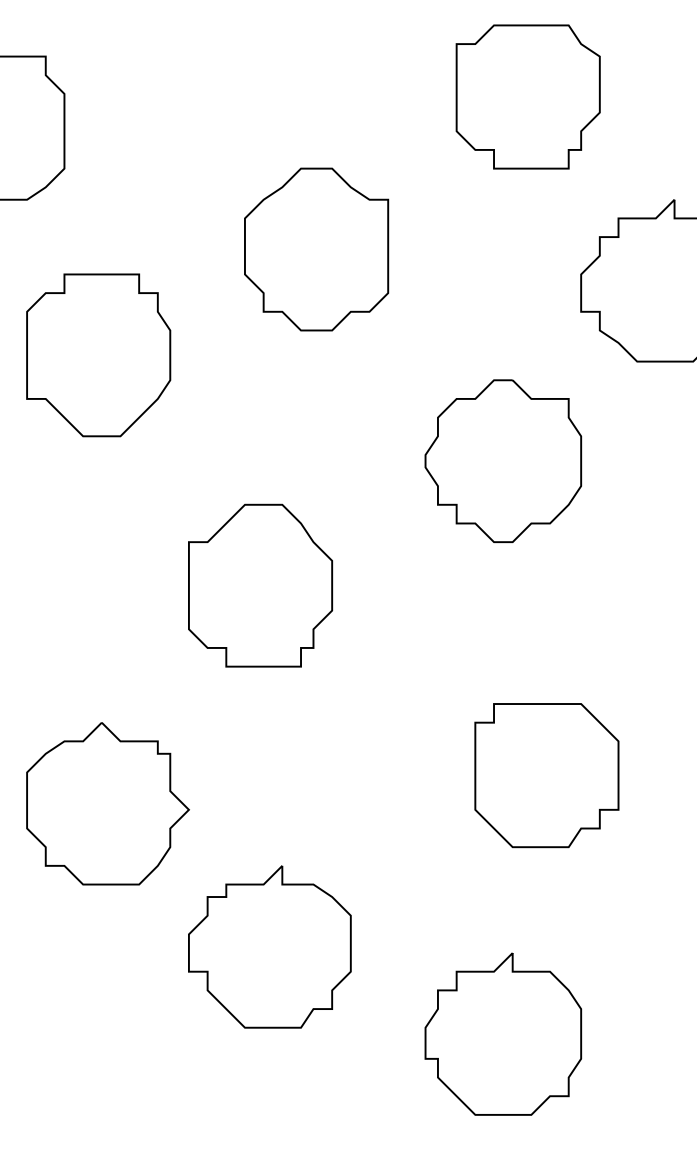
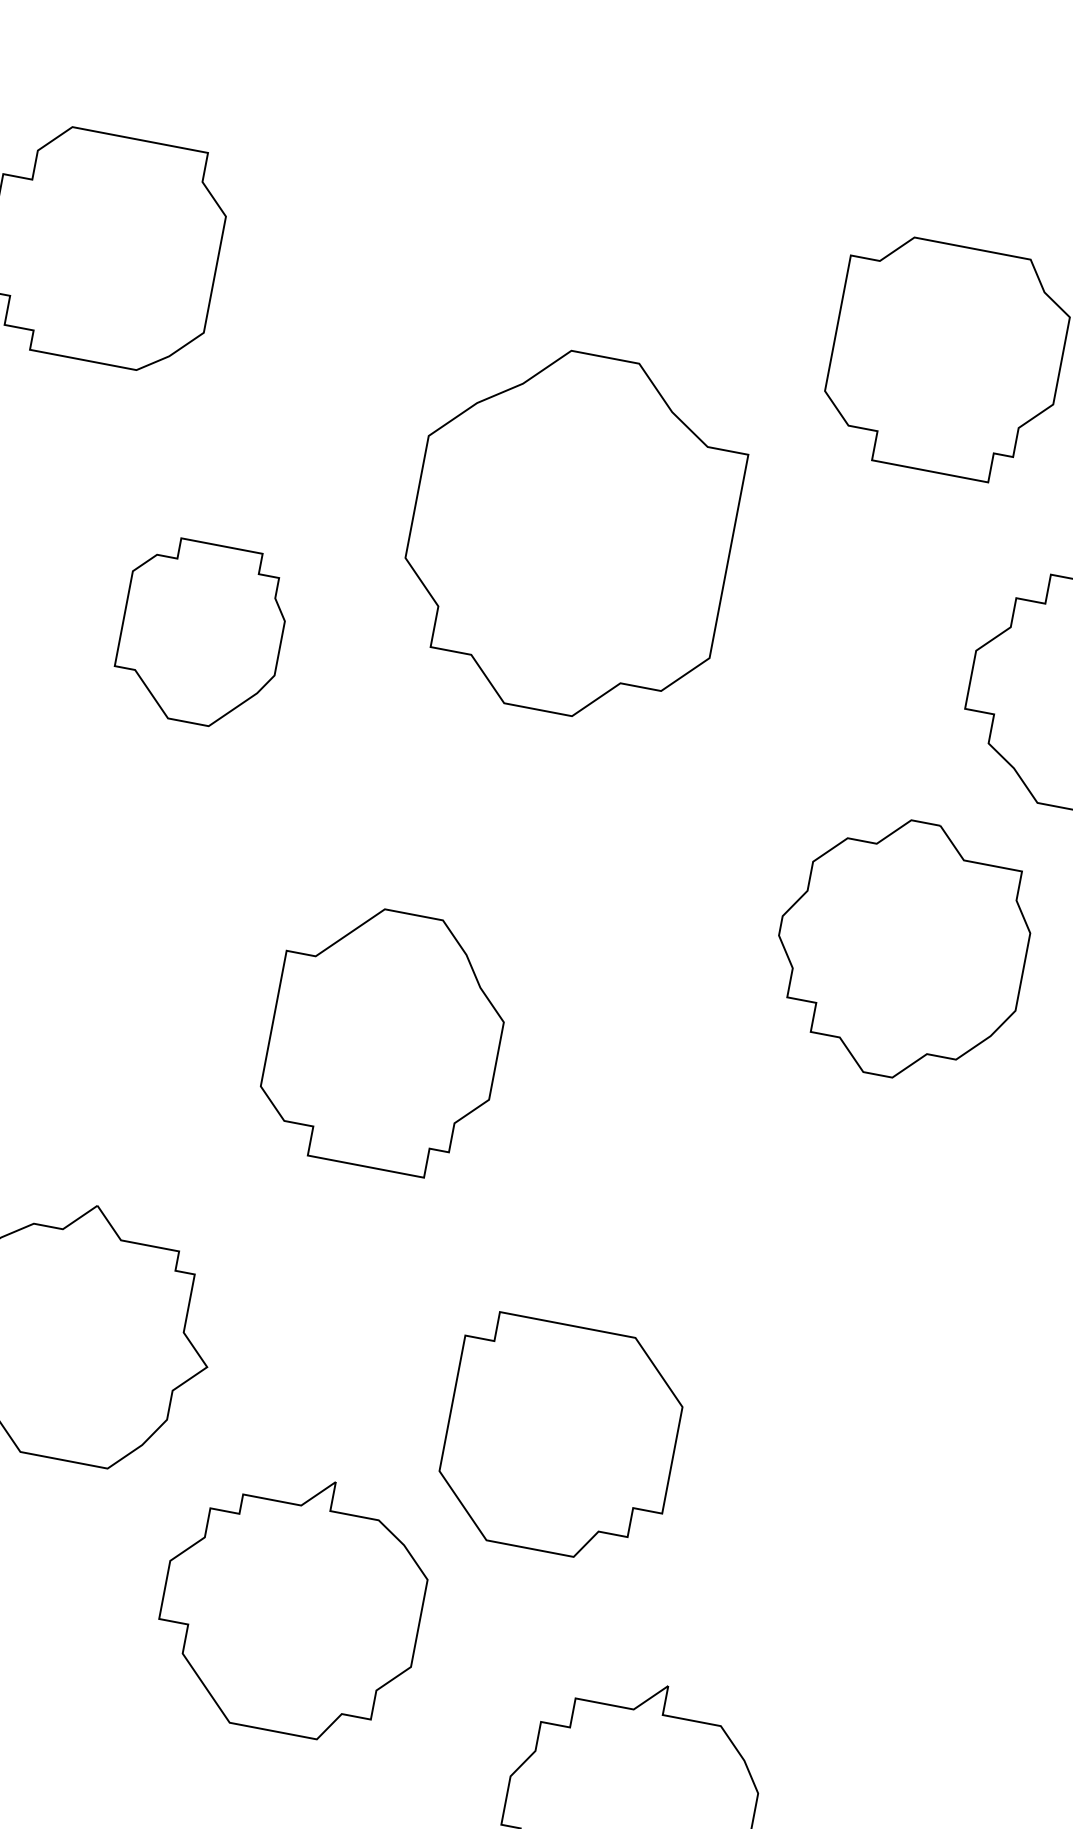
part: (316, 249) -> (571, 533), size x1.4
part: (98, 355) -> (201, 633), size x0.7
part: (503, 460) -> (902, 947), moved
part: (546, 775) -> (560, 1438), moved

